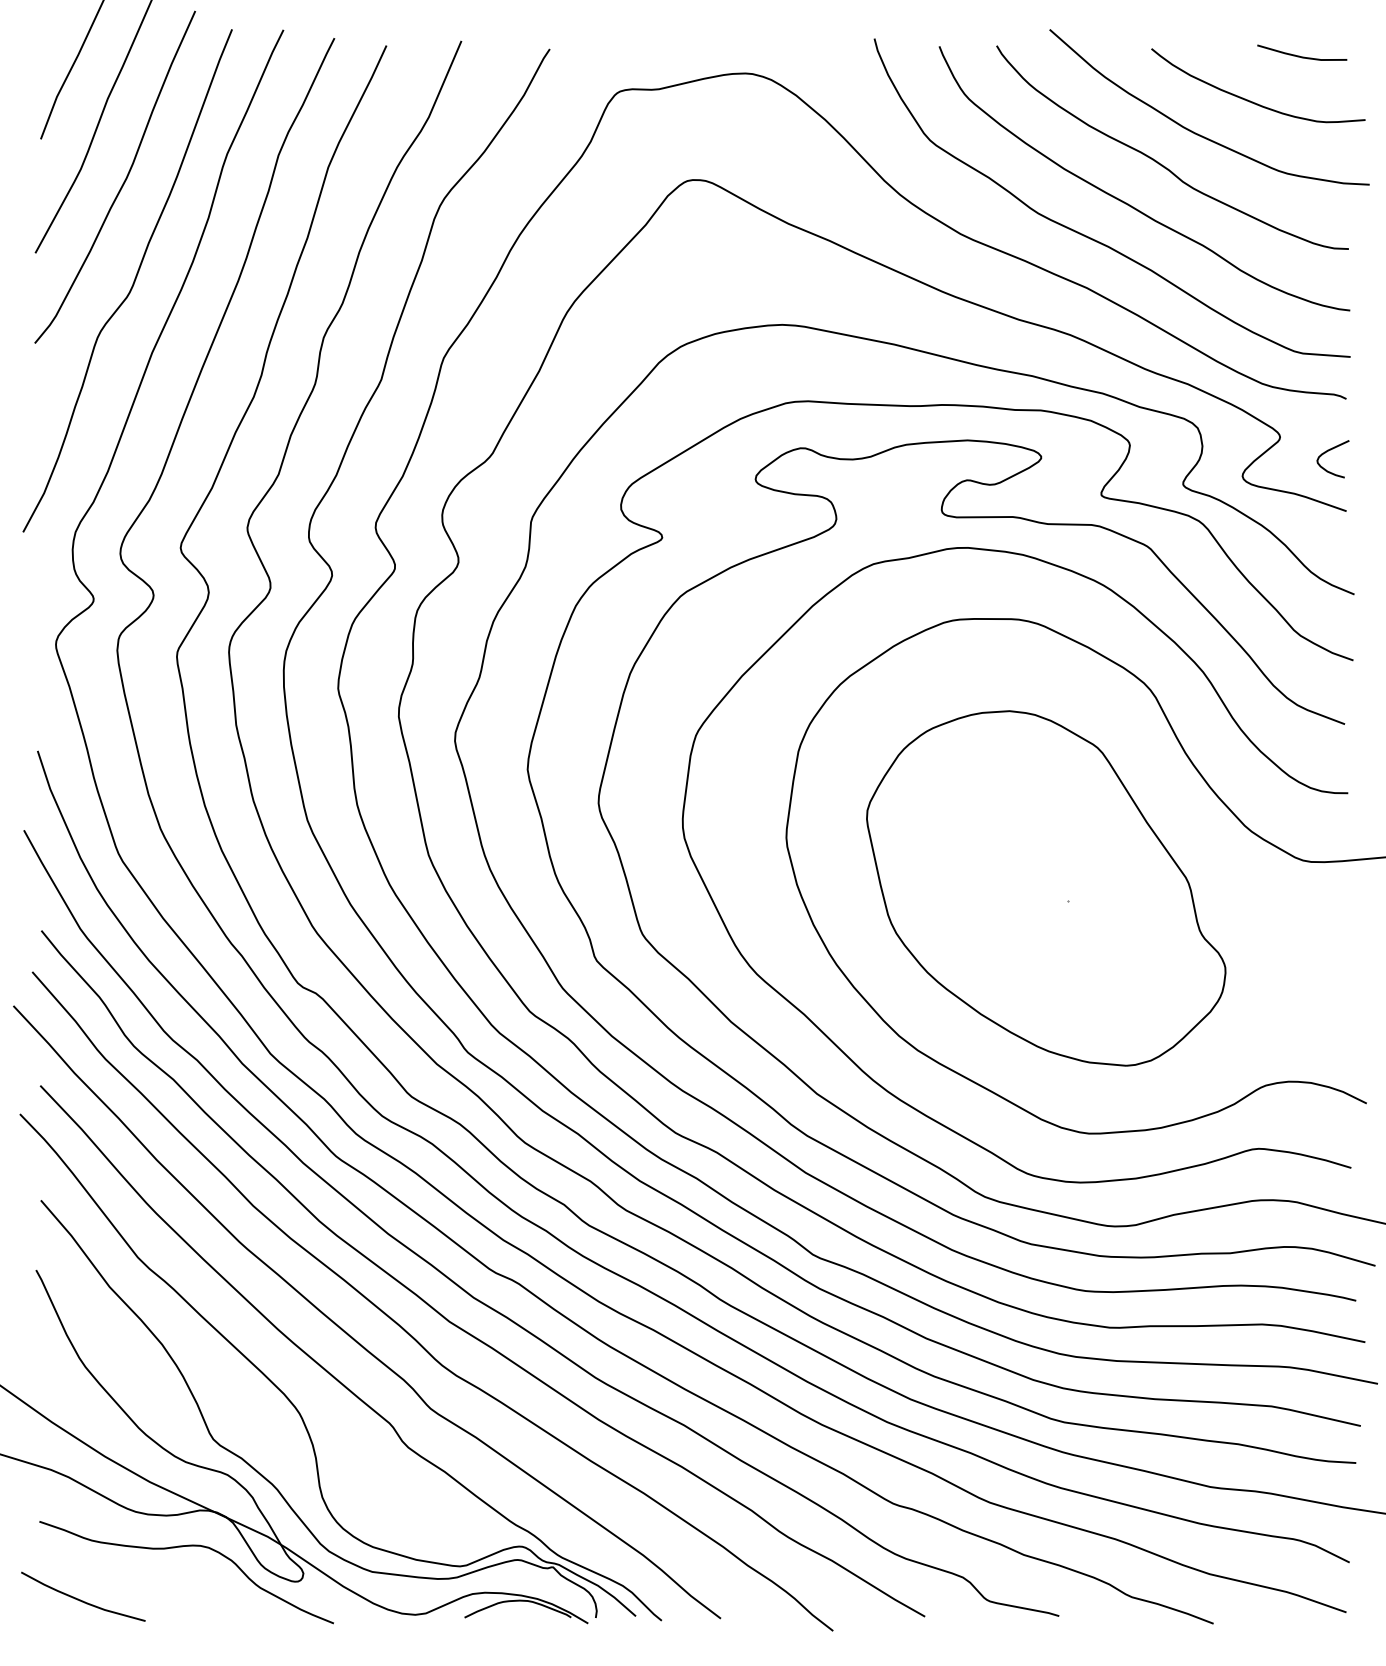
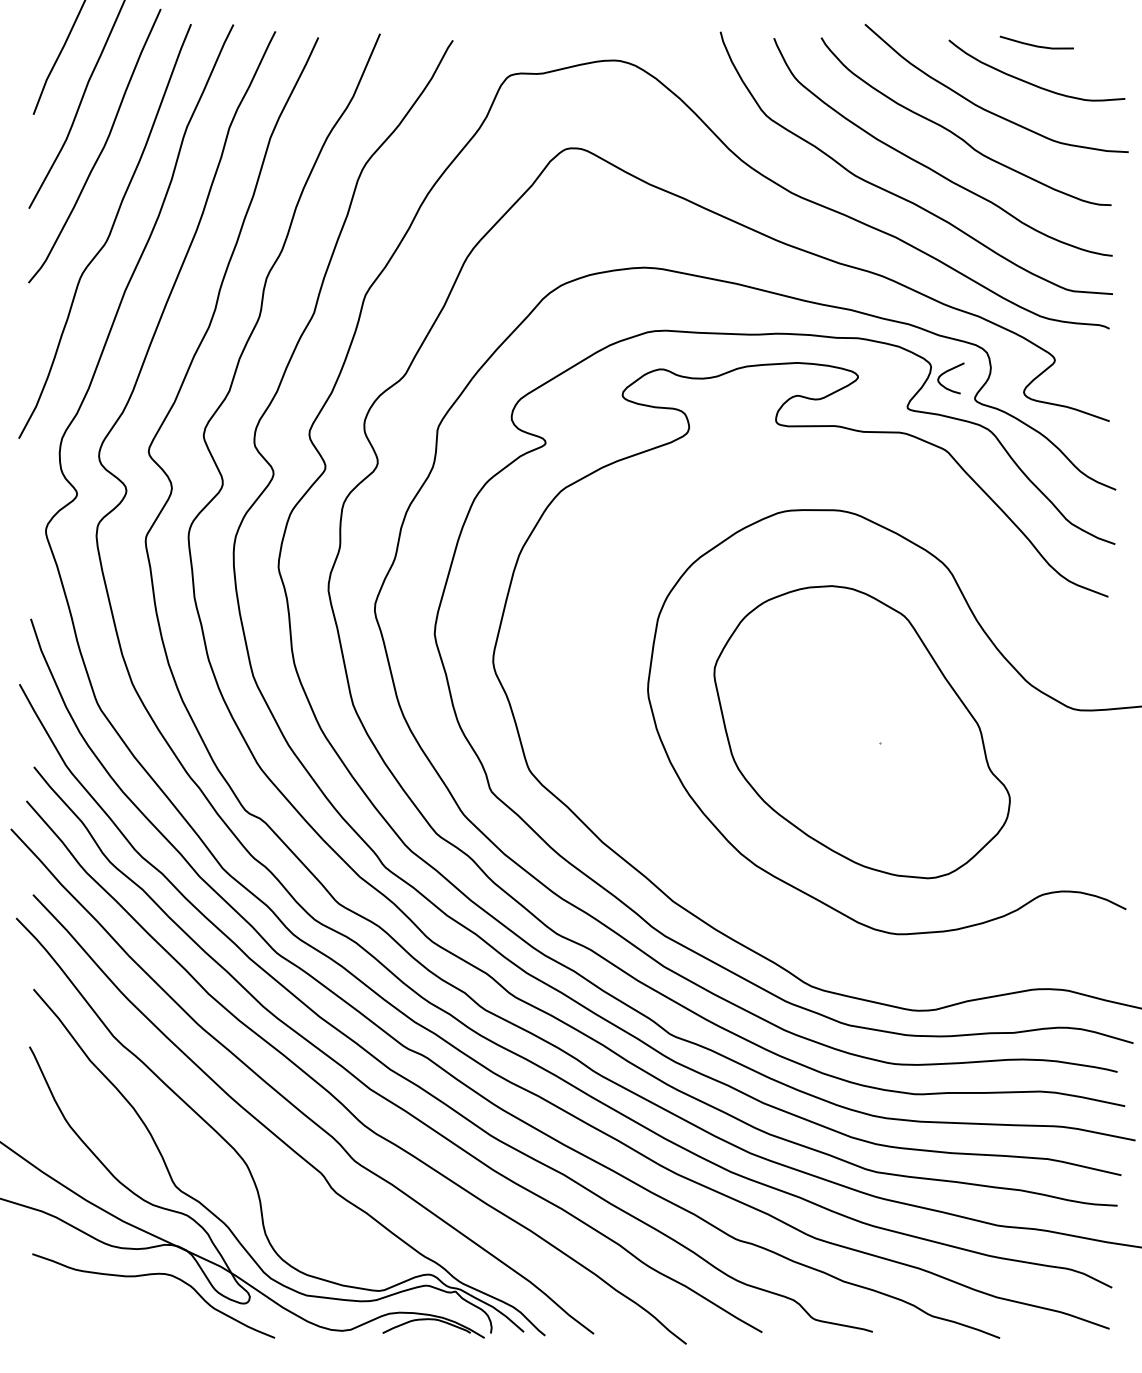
line: (1302, 56) -> (1037, 45), moved
curve: (1327, 452) -> (946, 372), moved
curve: (836, 1044) -> (689, 860), removed
curve: (83, 1600) -> (68, 1319), removed

